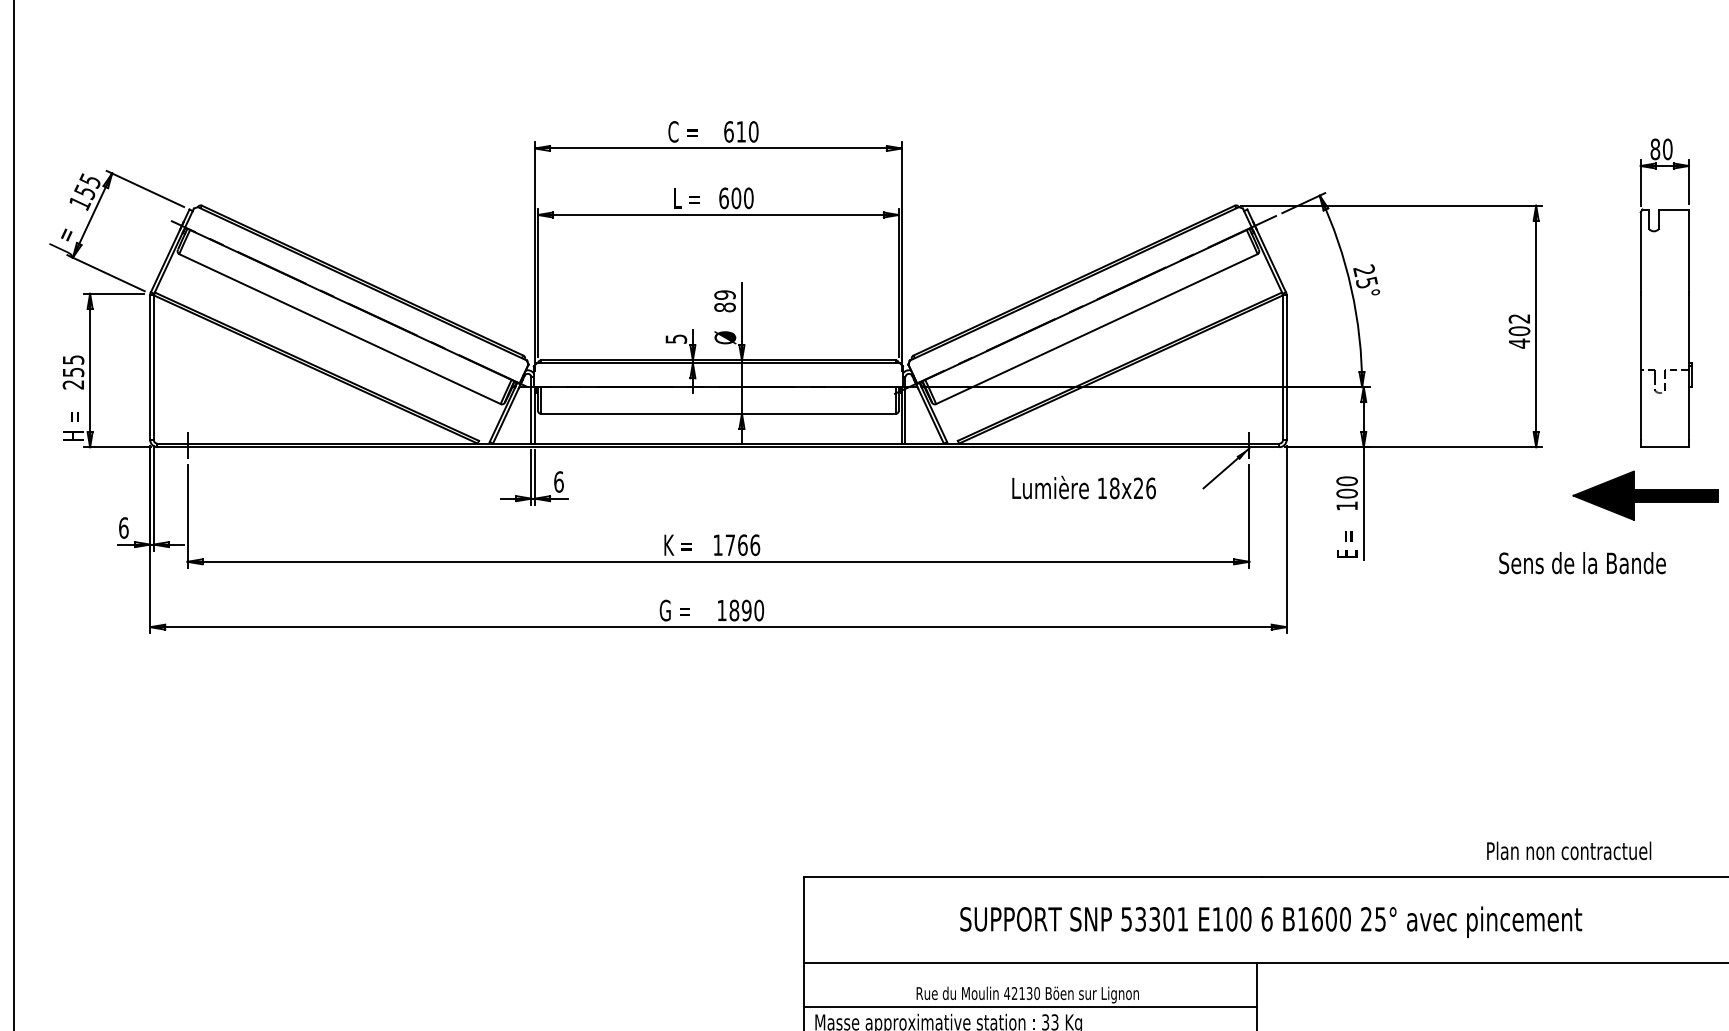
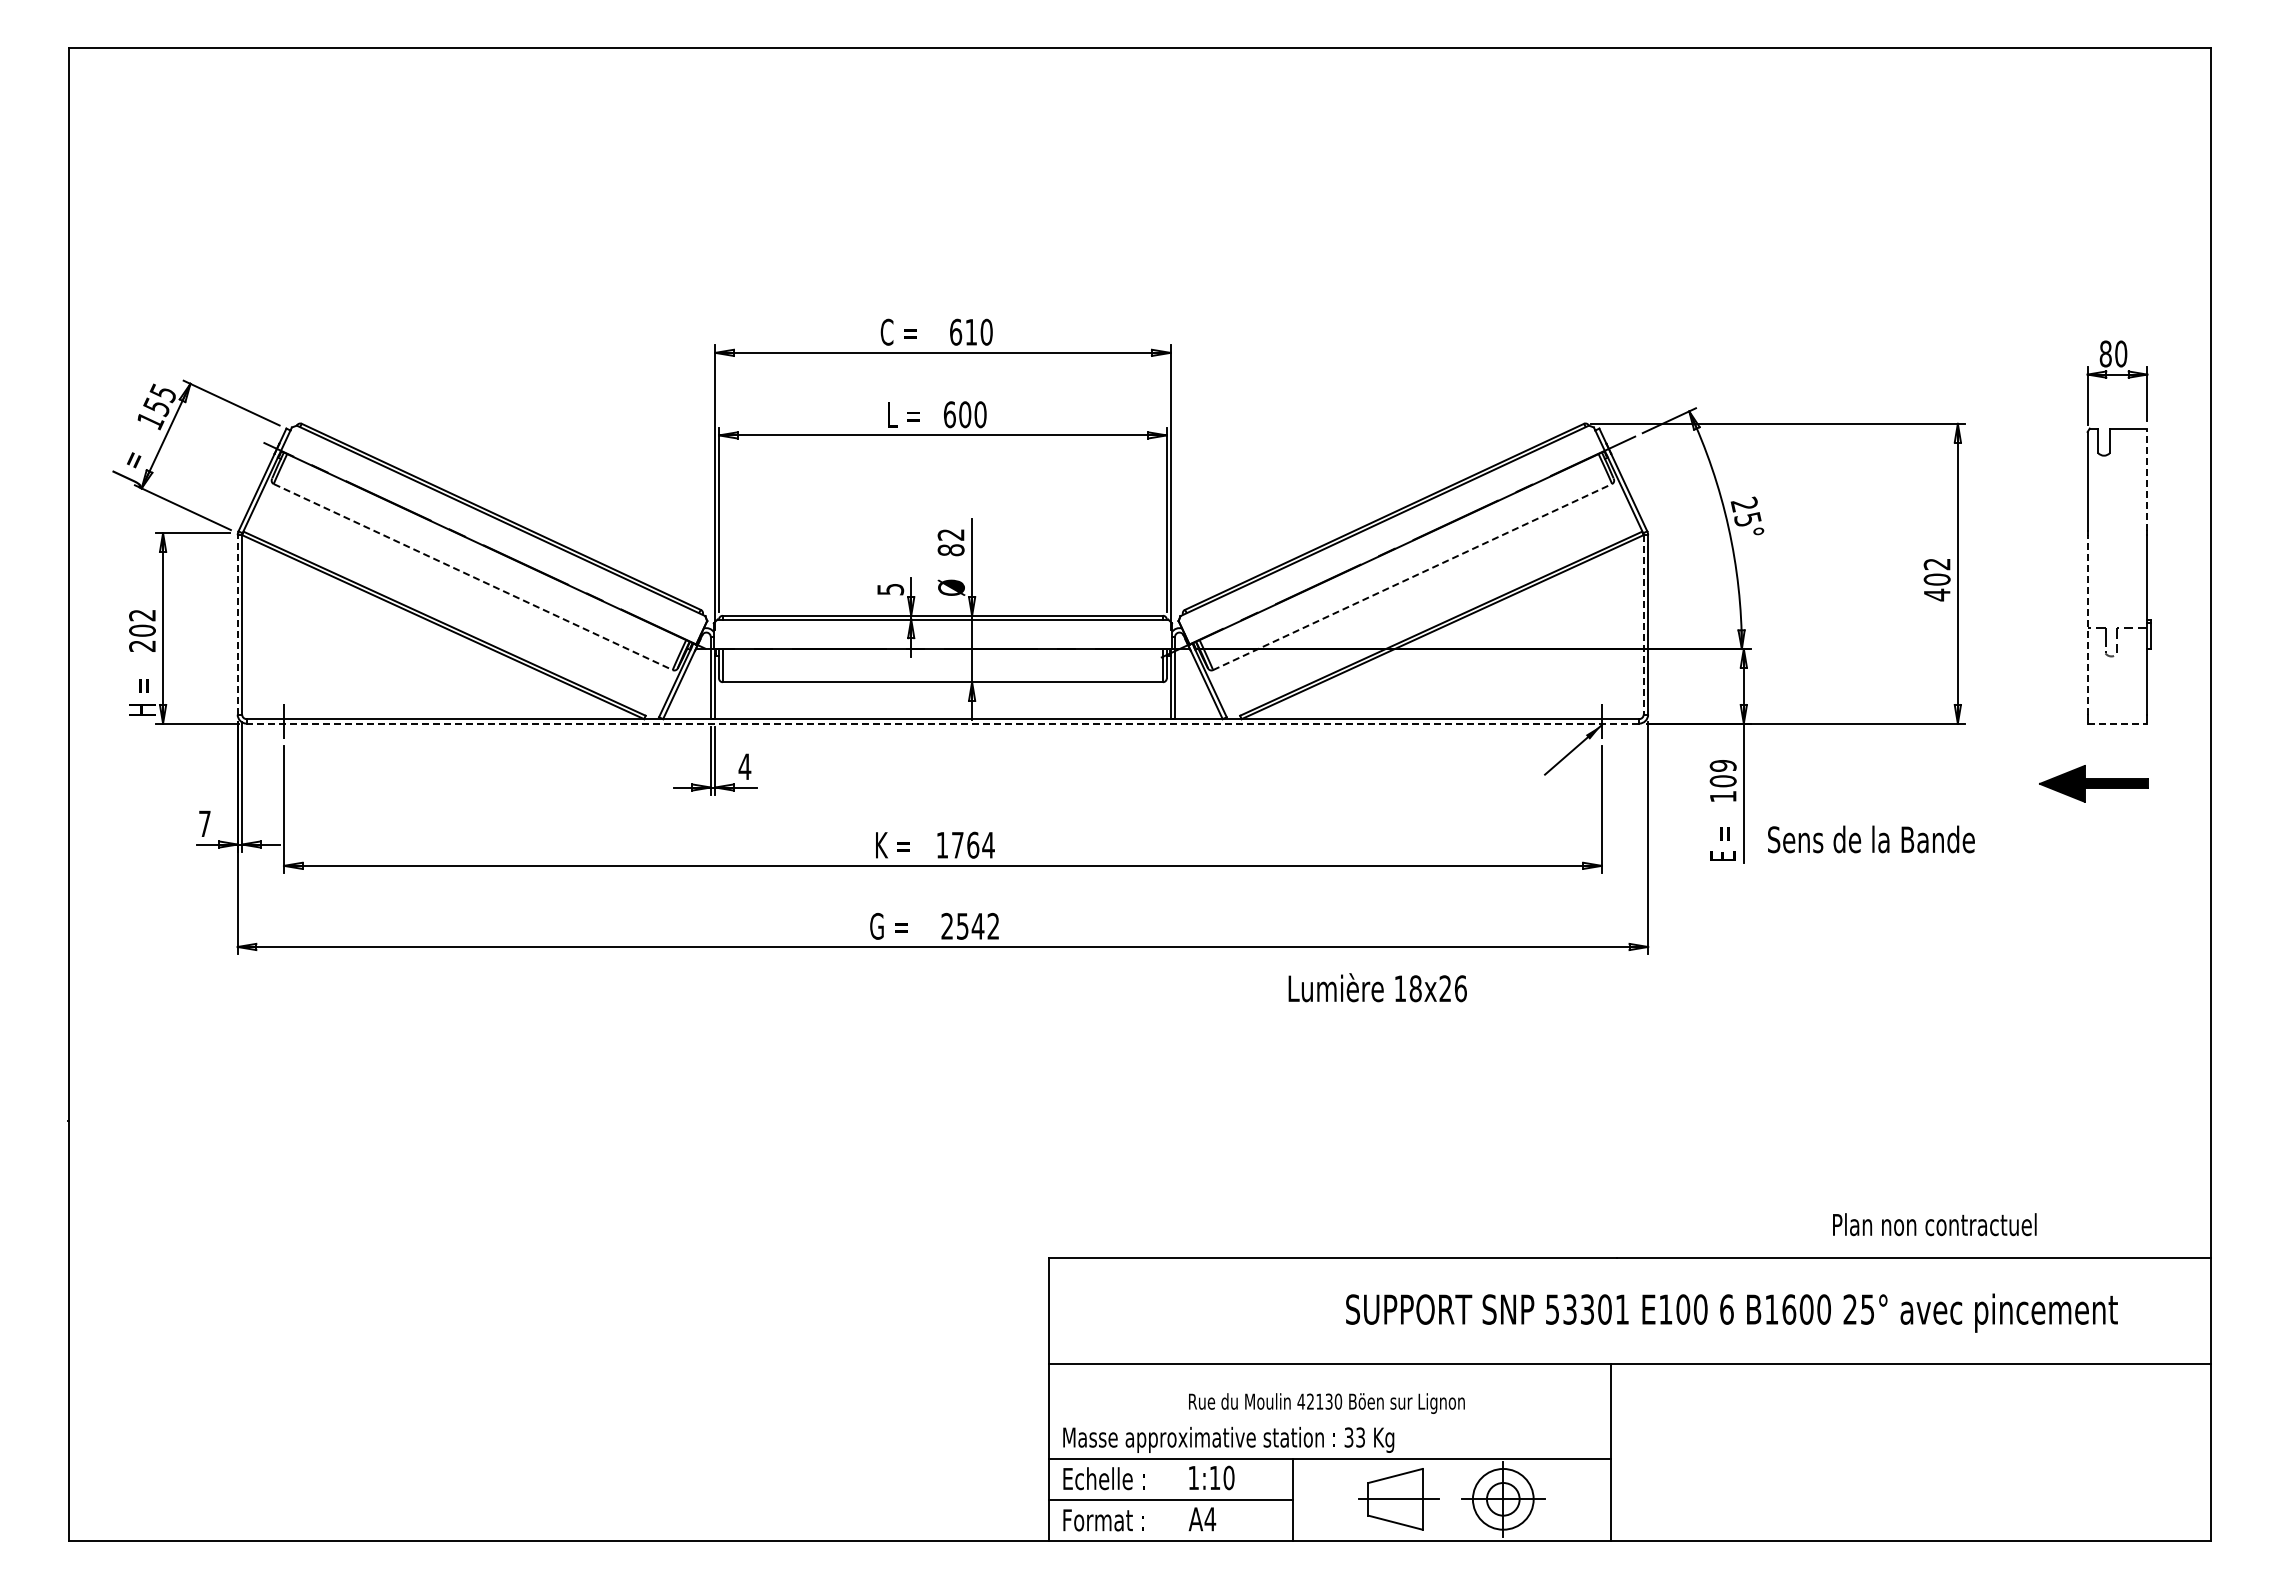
line: (1688, 250) -> (2147, 479), solid -> dashed
text: (724, 294) -> (950, 534), 89 -> 82
line: (1096, 328) -> (1412, 576), solid -> dashed
line: (340, 329) -> (473, 577), solid -> dashed
text: (73, 365) -> (142, 622), 255 -> 202
line: (150, 367) -> (237, 624), solid -> dashed
line: (1282, 367) -> (1643, 624), solid -> dashed
line: (1640, 367) -> (2087, 624), solid -> dashed
line: (718, 447) -> (942, 723), solid -> dashed
line: (1664, 447) -> (2117, 723), solid -> dashed
text: (1347, 480) -> (1723, 765), 100 -> 109
text: (558, 481) -> (744, 766), 6 -> 4
text: (1083, 487) -> (1377, 987), moved
part: (1645, 495) -> (2093, 783), size x0.6
text: (124, 527) -> (205, 823), 6 -> 7
text: (755, 544) -> (988, 844), 1766 -> 1764
text: (1582, 563) -> (1871, 839), moved
text: (740, 609) -> (970, 925), 1890 -> 2542
text: (1568, 850) -> (1934, 1224), moved
text: (1270, 921) -> (1731, 1312), moved
line: (1030, 1007) -> (1330, 1418), removed

